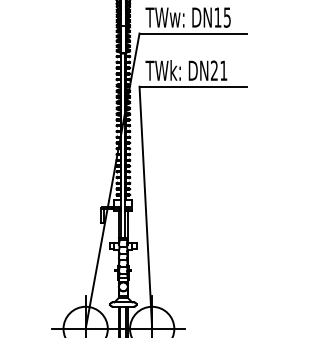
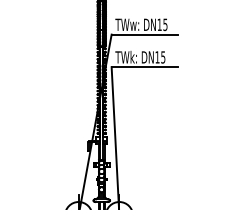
text: (219, 70) -> (160, 57), DN21 -> DN15

